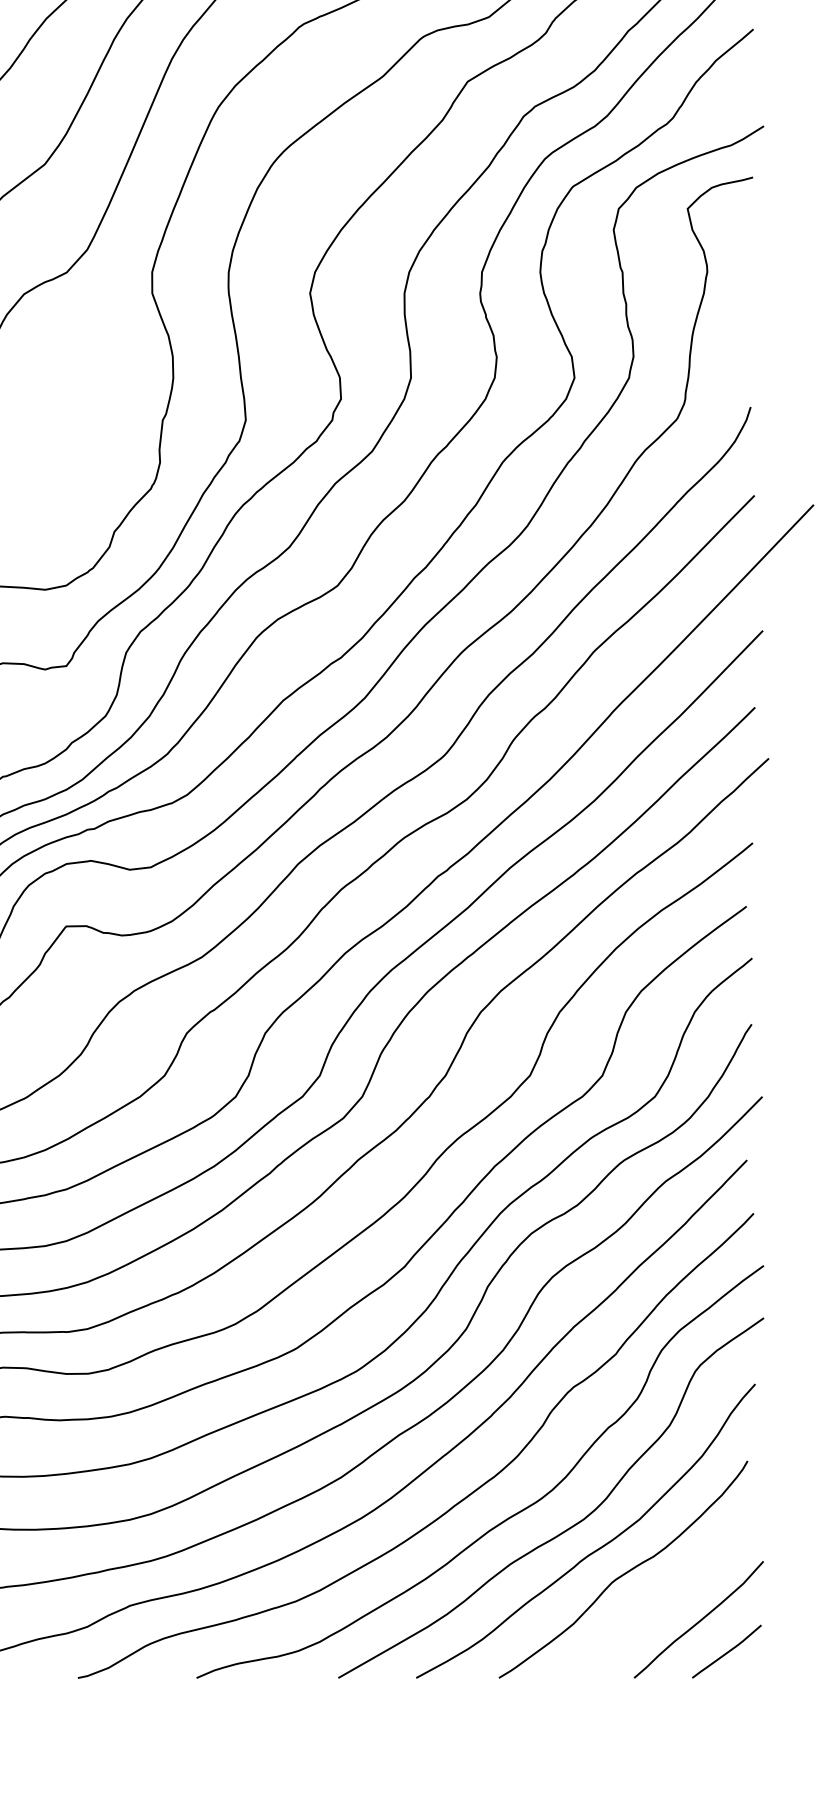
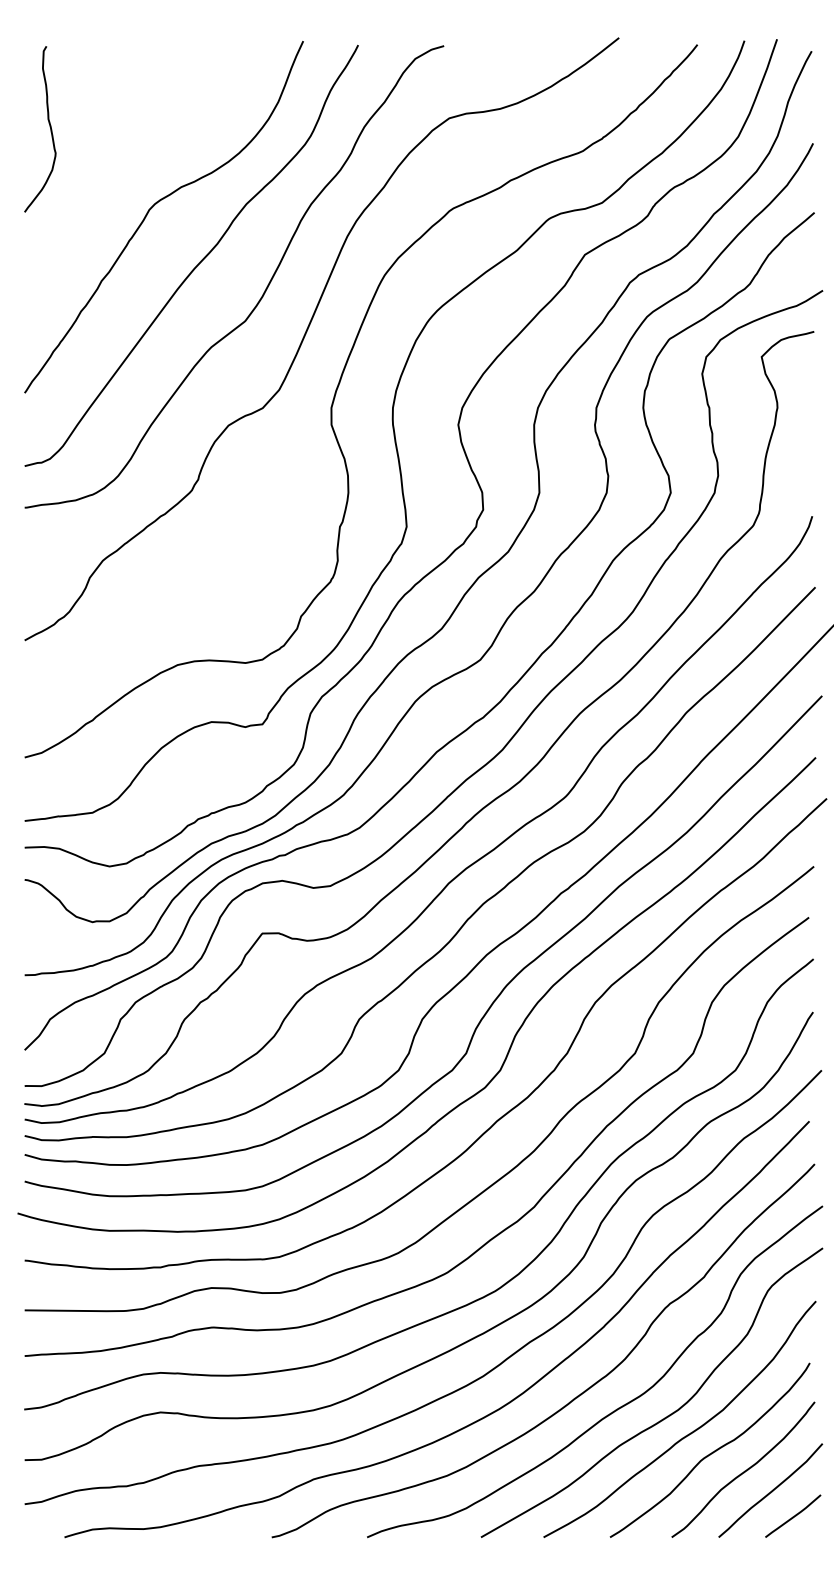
curve: (666, 1594) -> (744, 1470), added

